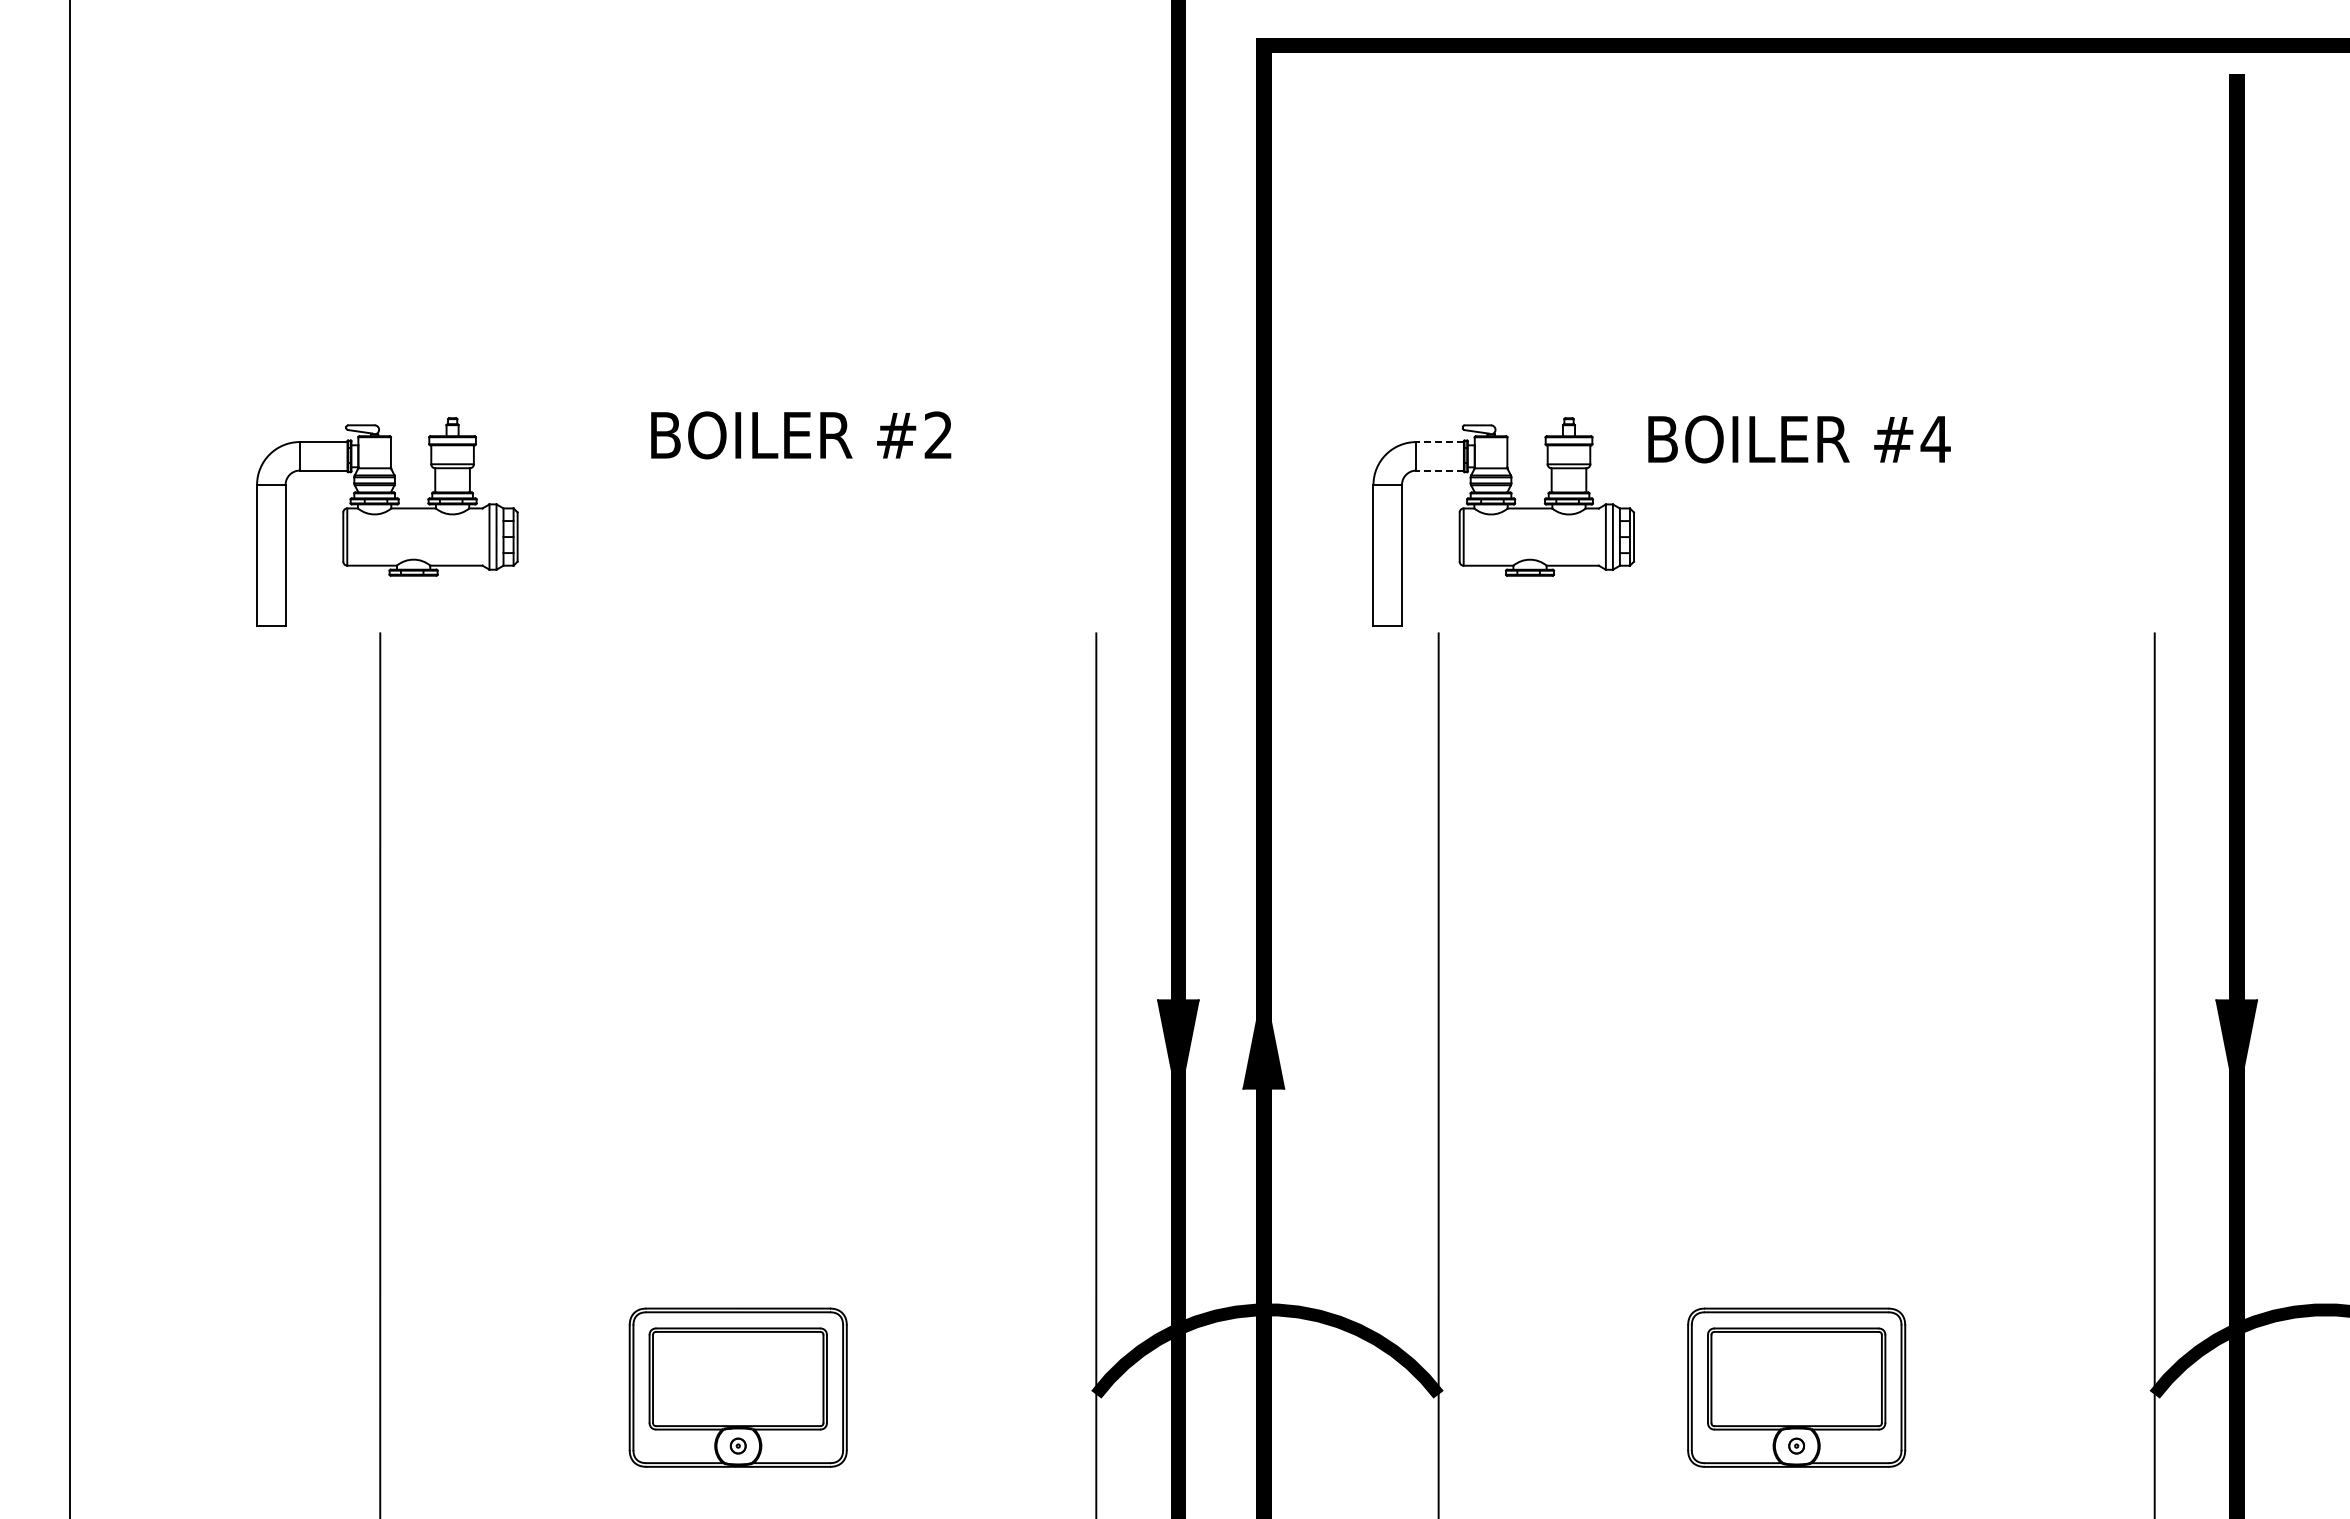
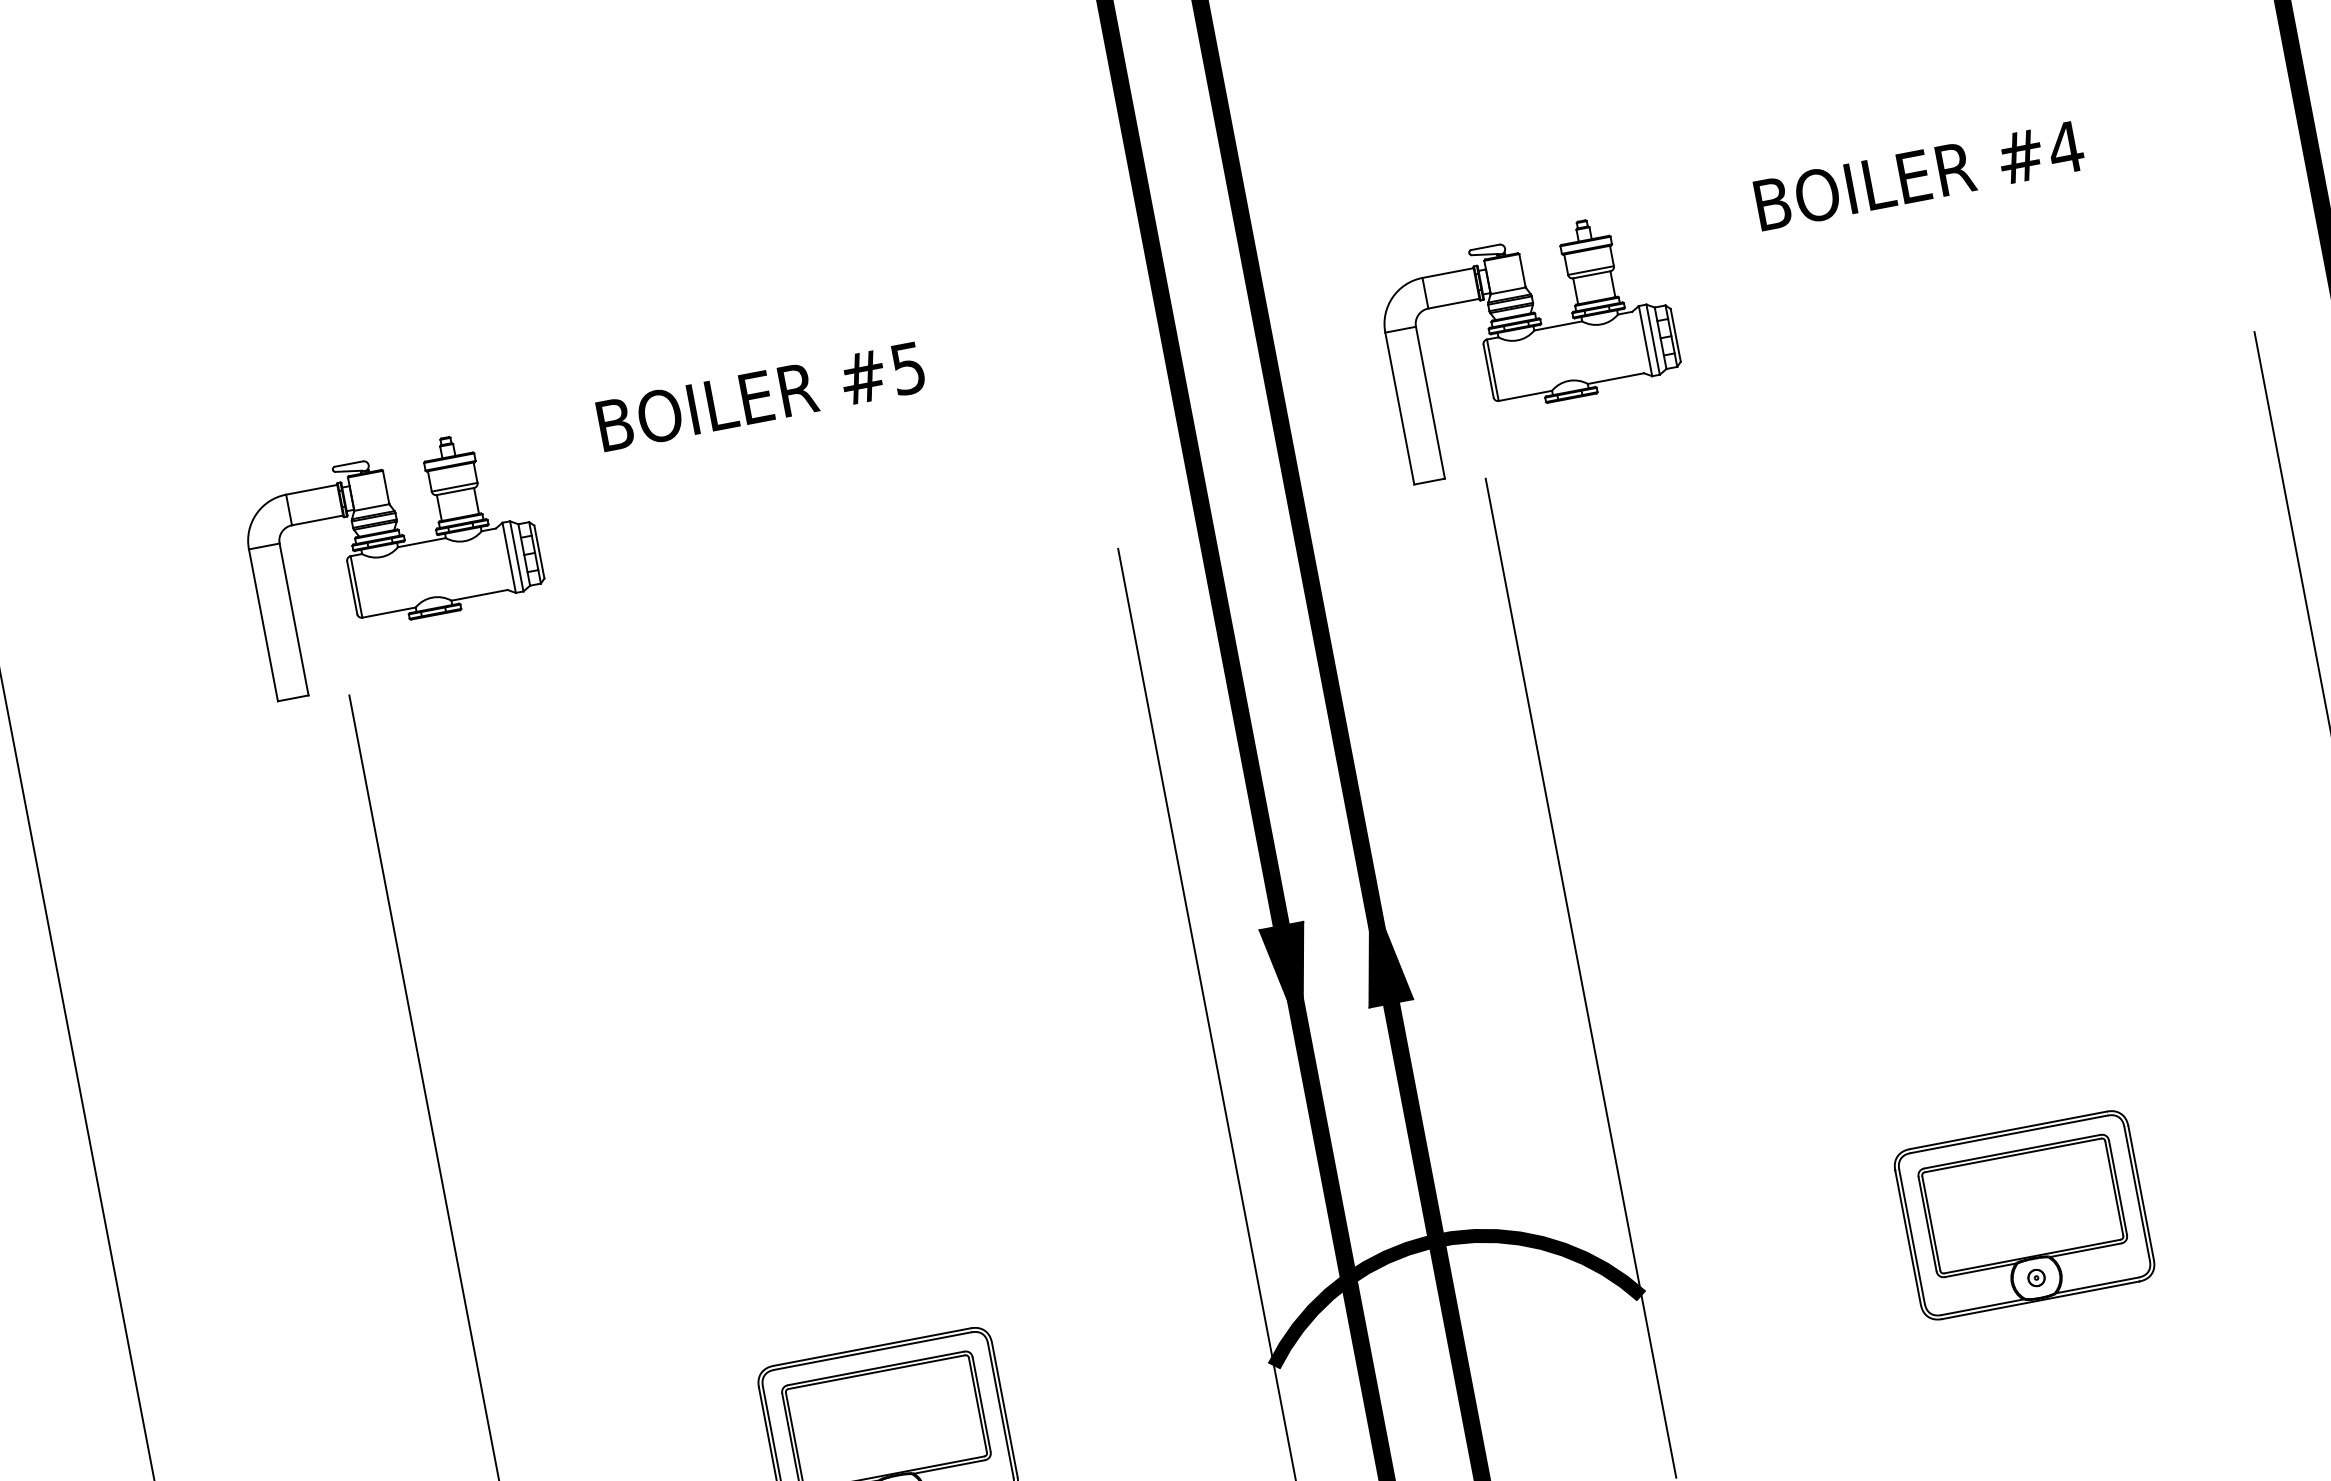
text: (937, 435) -> (907, 368), #2 -> #5
text: (1799, 439) -> (1919, 175), moved
line: (1440, 442) -> (1448, 273), dashed -> solid
line: (1440, 470) -> (1454, 303), dashed -> solid
part: (387, 521) -> (396, 562), moved

